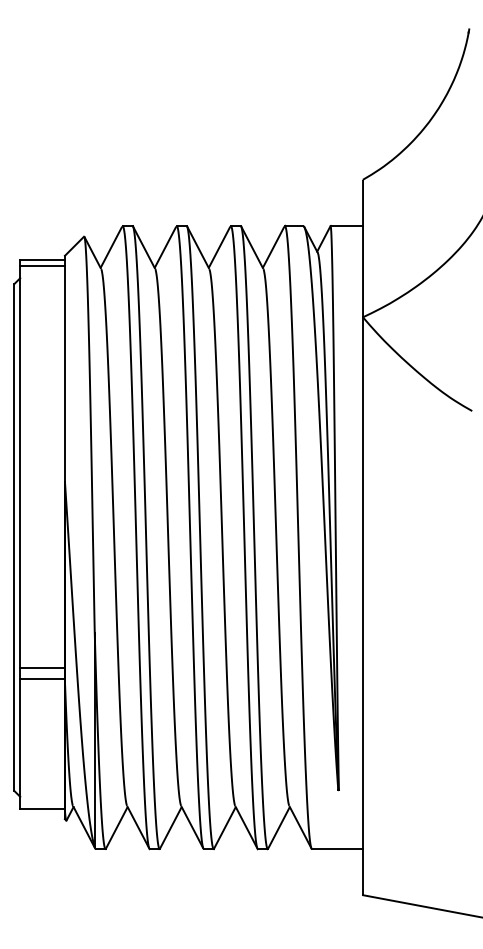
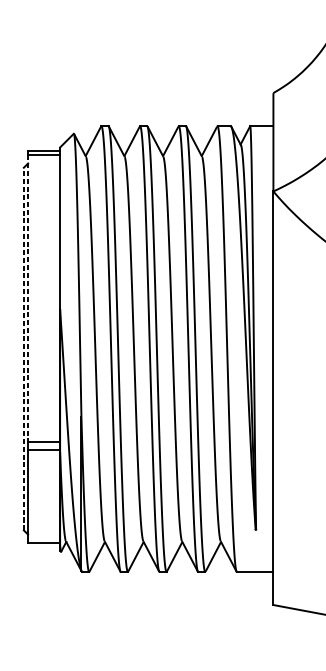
line: (20, 467) -> (28, 298), solid -> dashed
line: (14, 537) -> (24, 349), solid -> dashed

